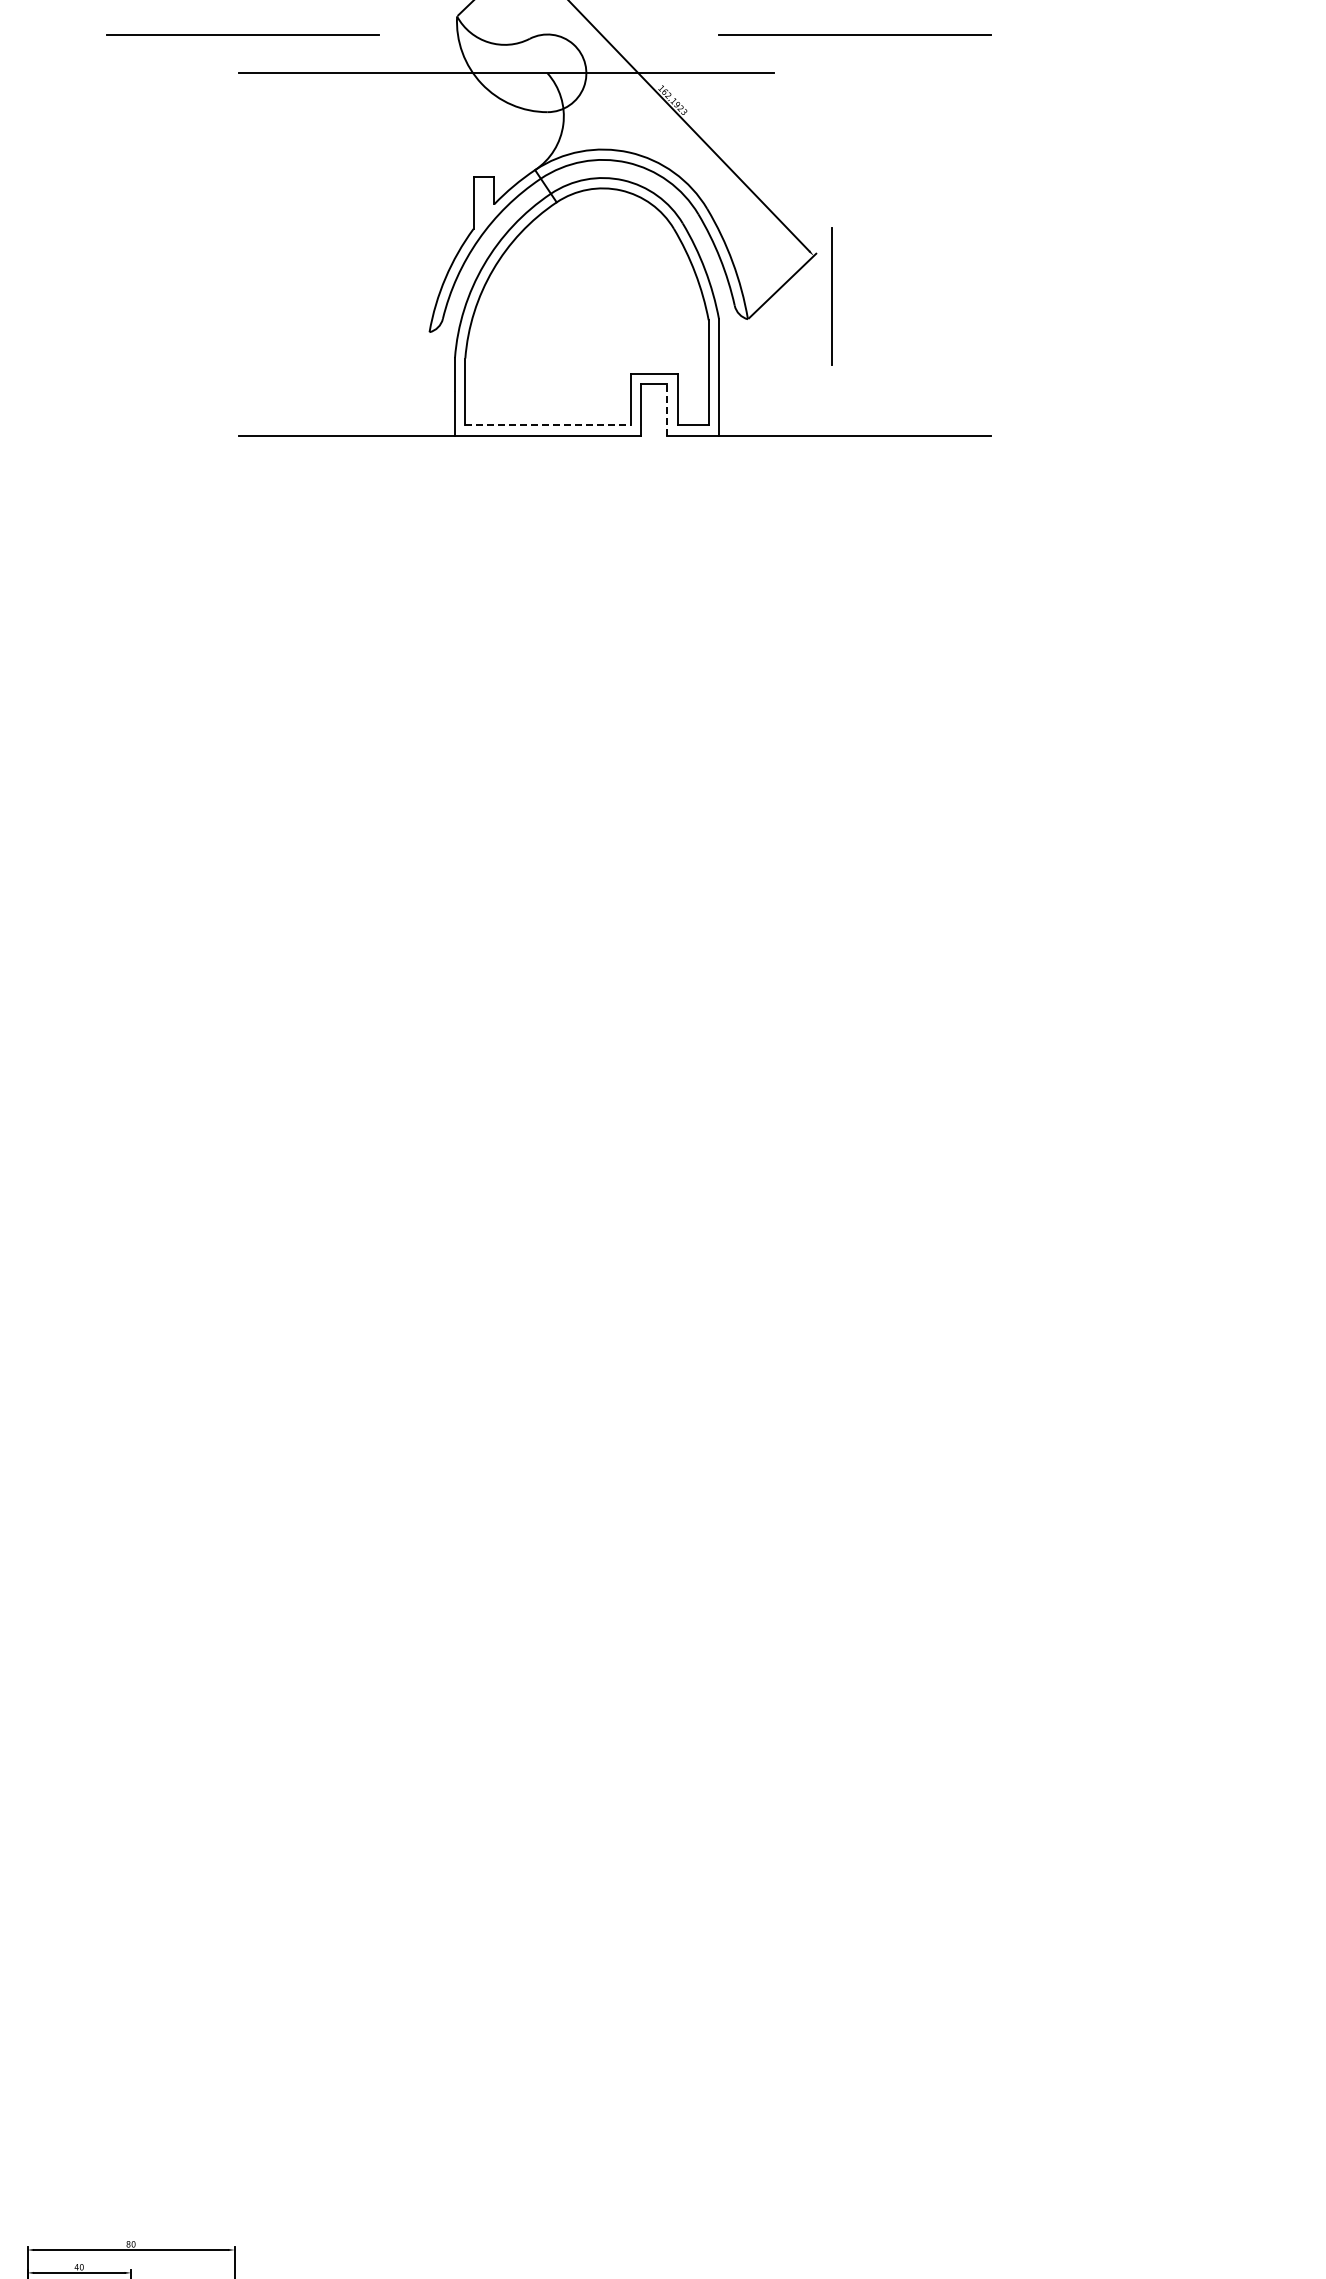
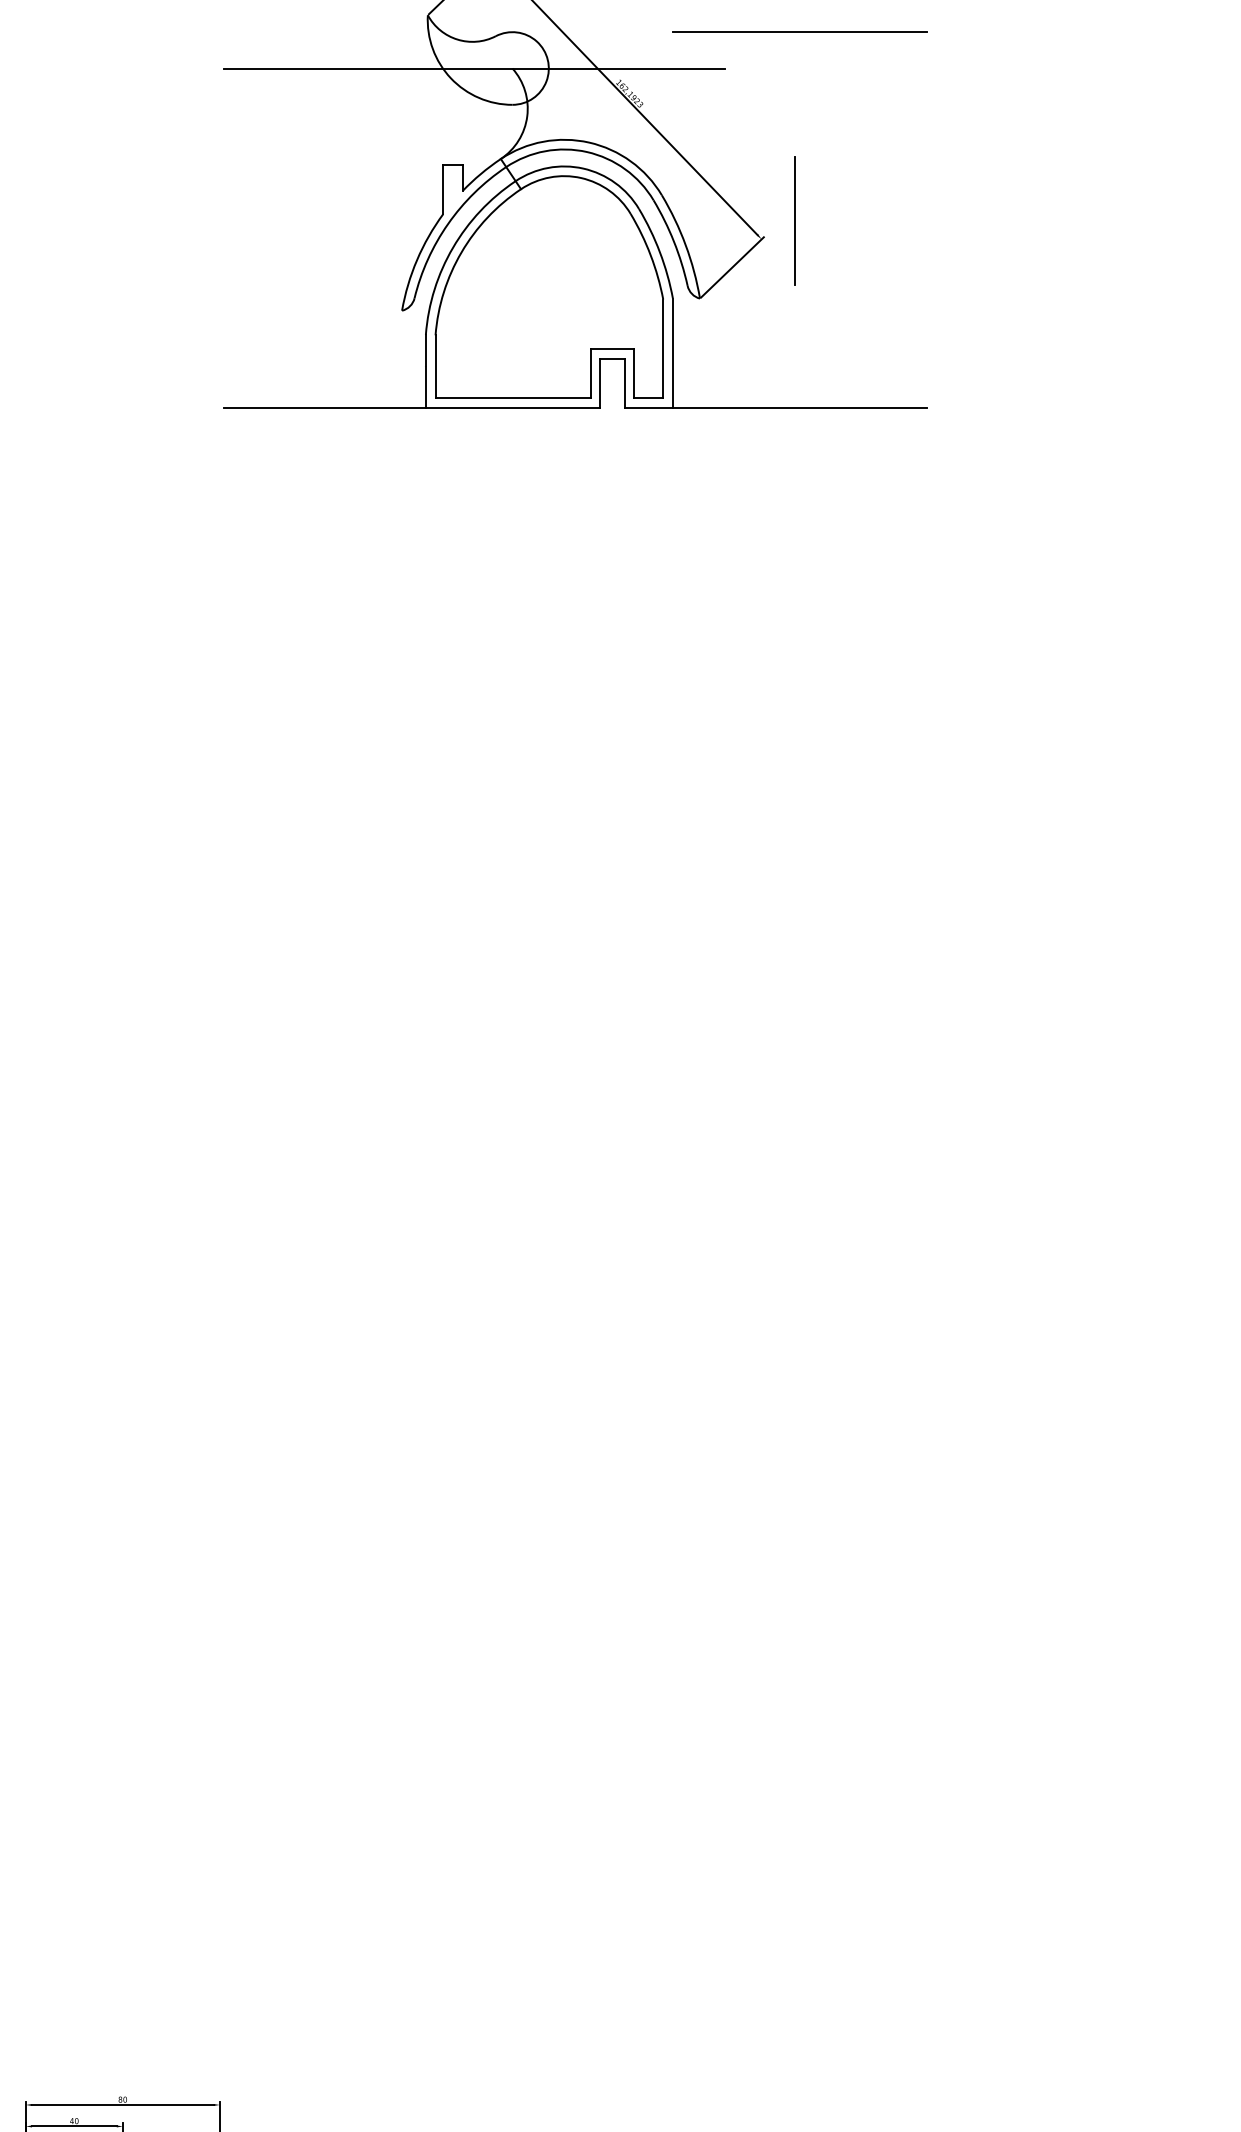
line: (242, 34) -> (227, 32), removed
line: (831, 296) -> (794, 221), moved
line: (667, 409) -> (624, 383), dashed -> solid
line: (548, 425) -> (513, 397), dashed -> solid

